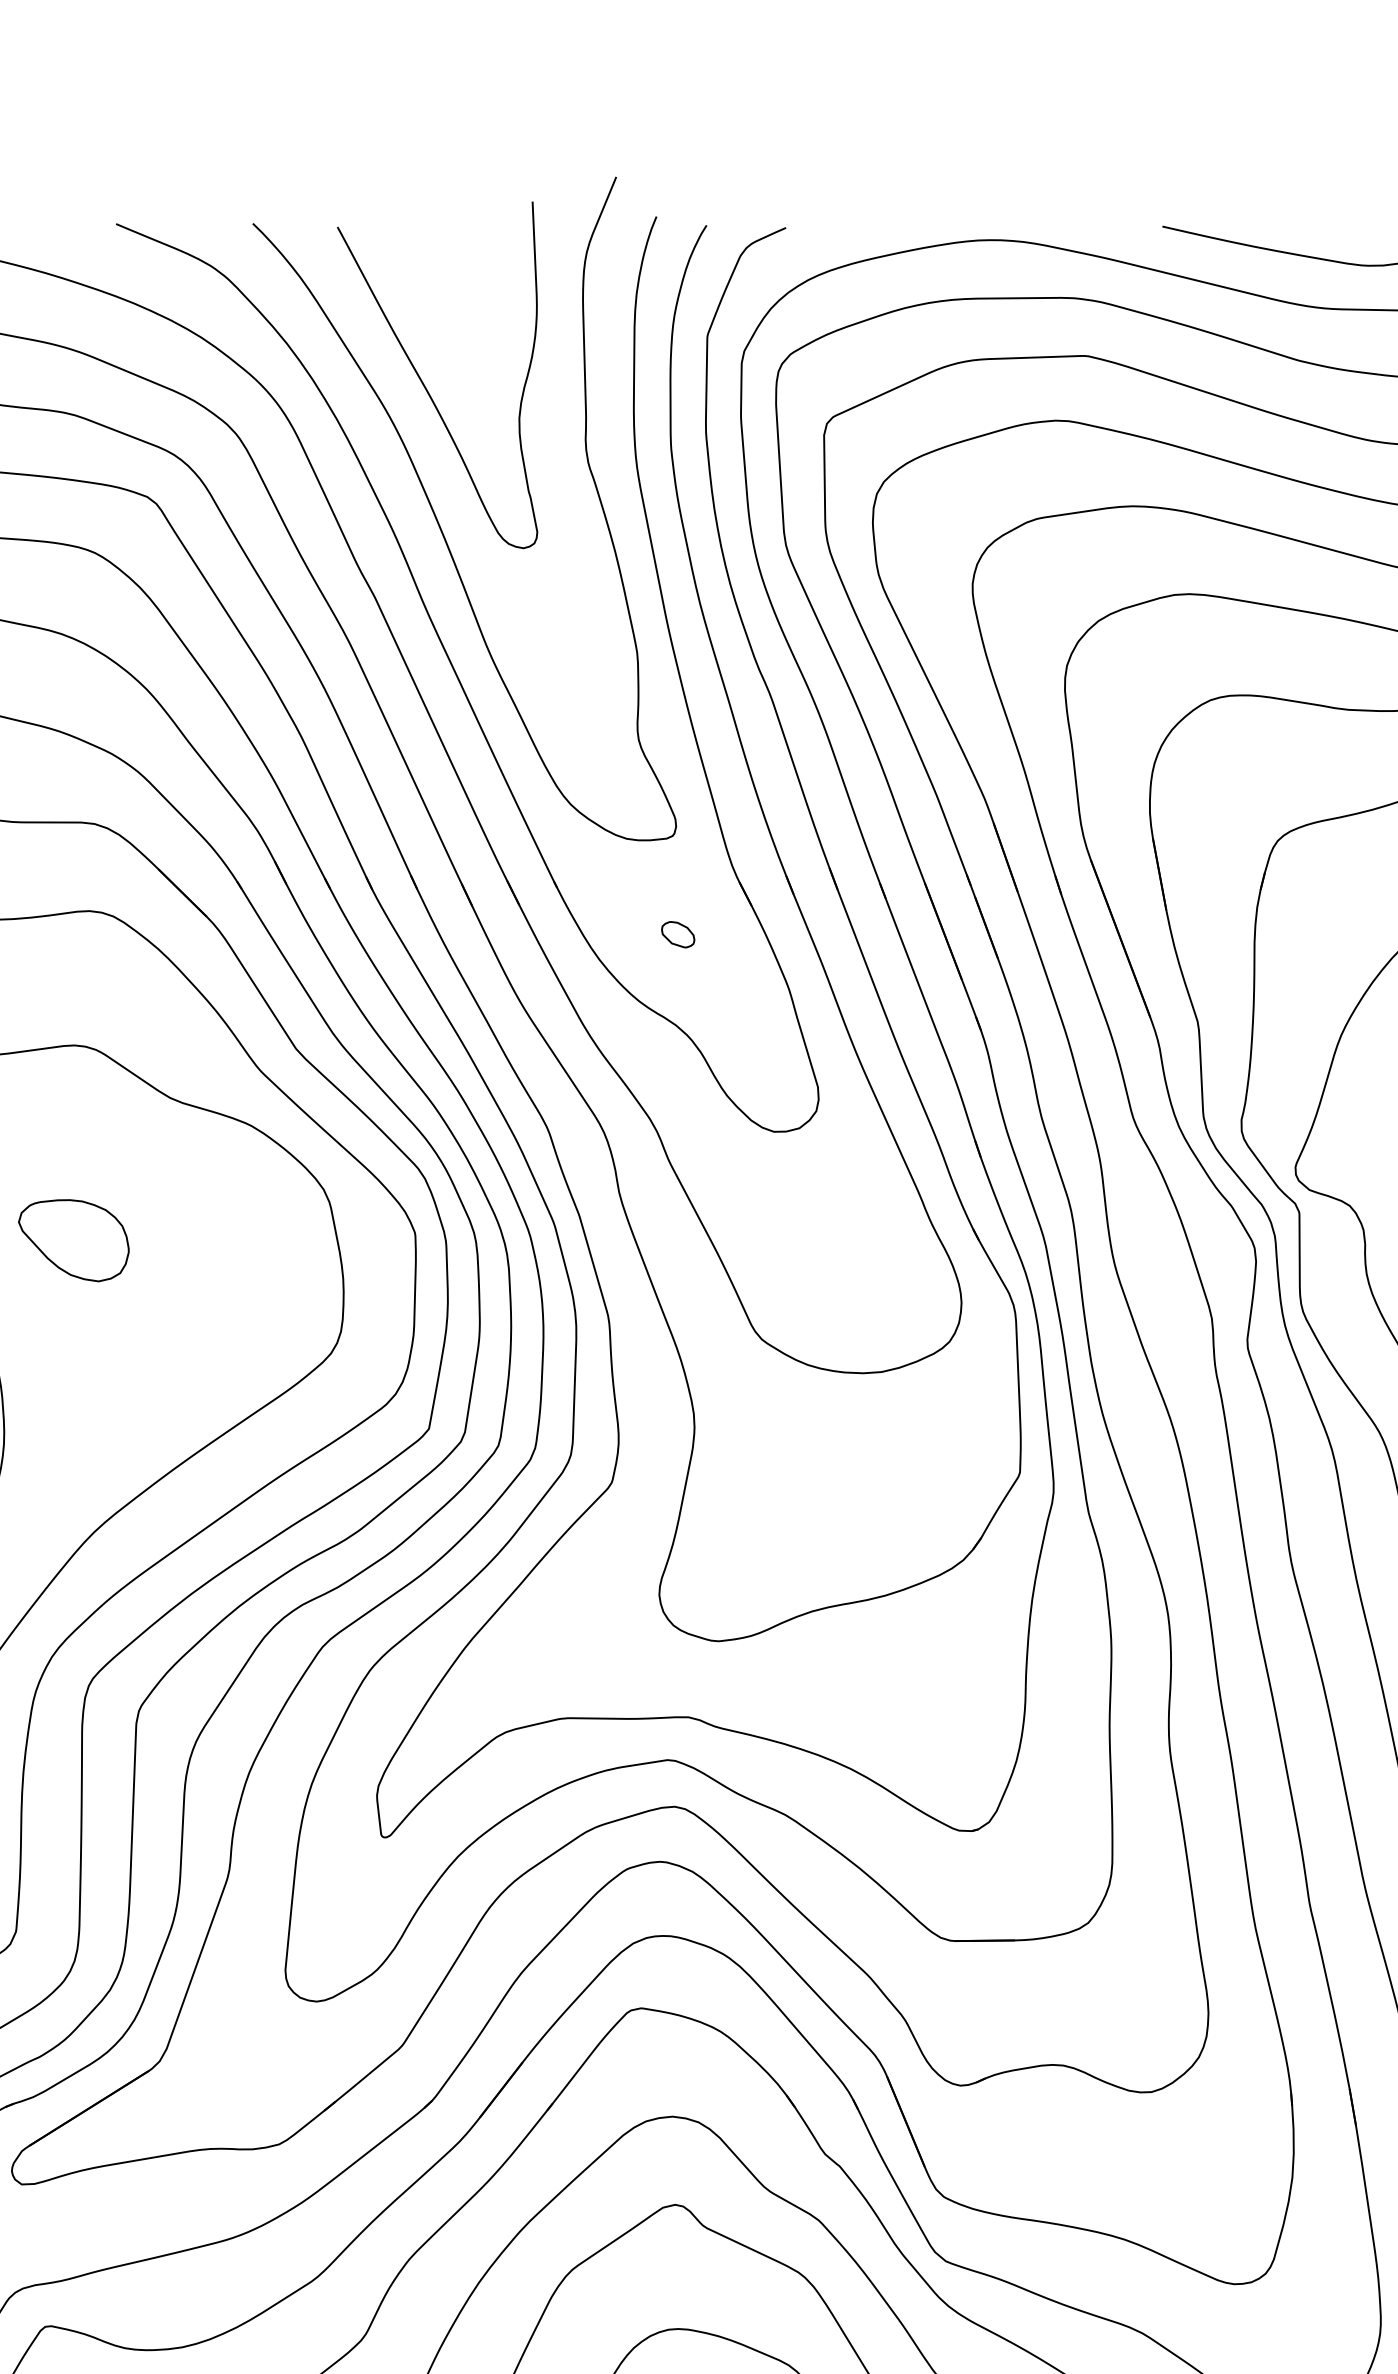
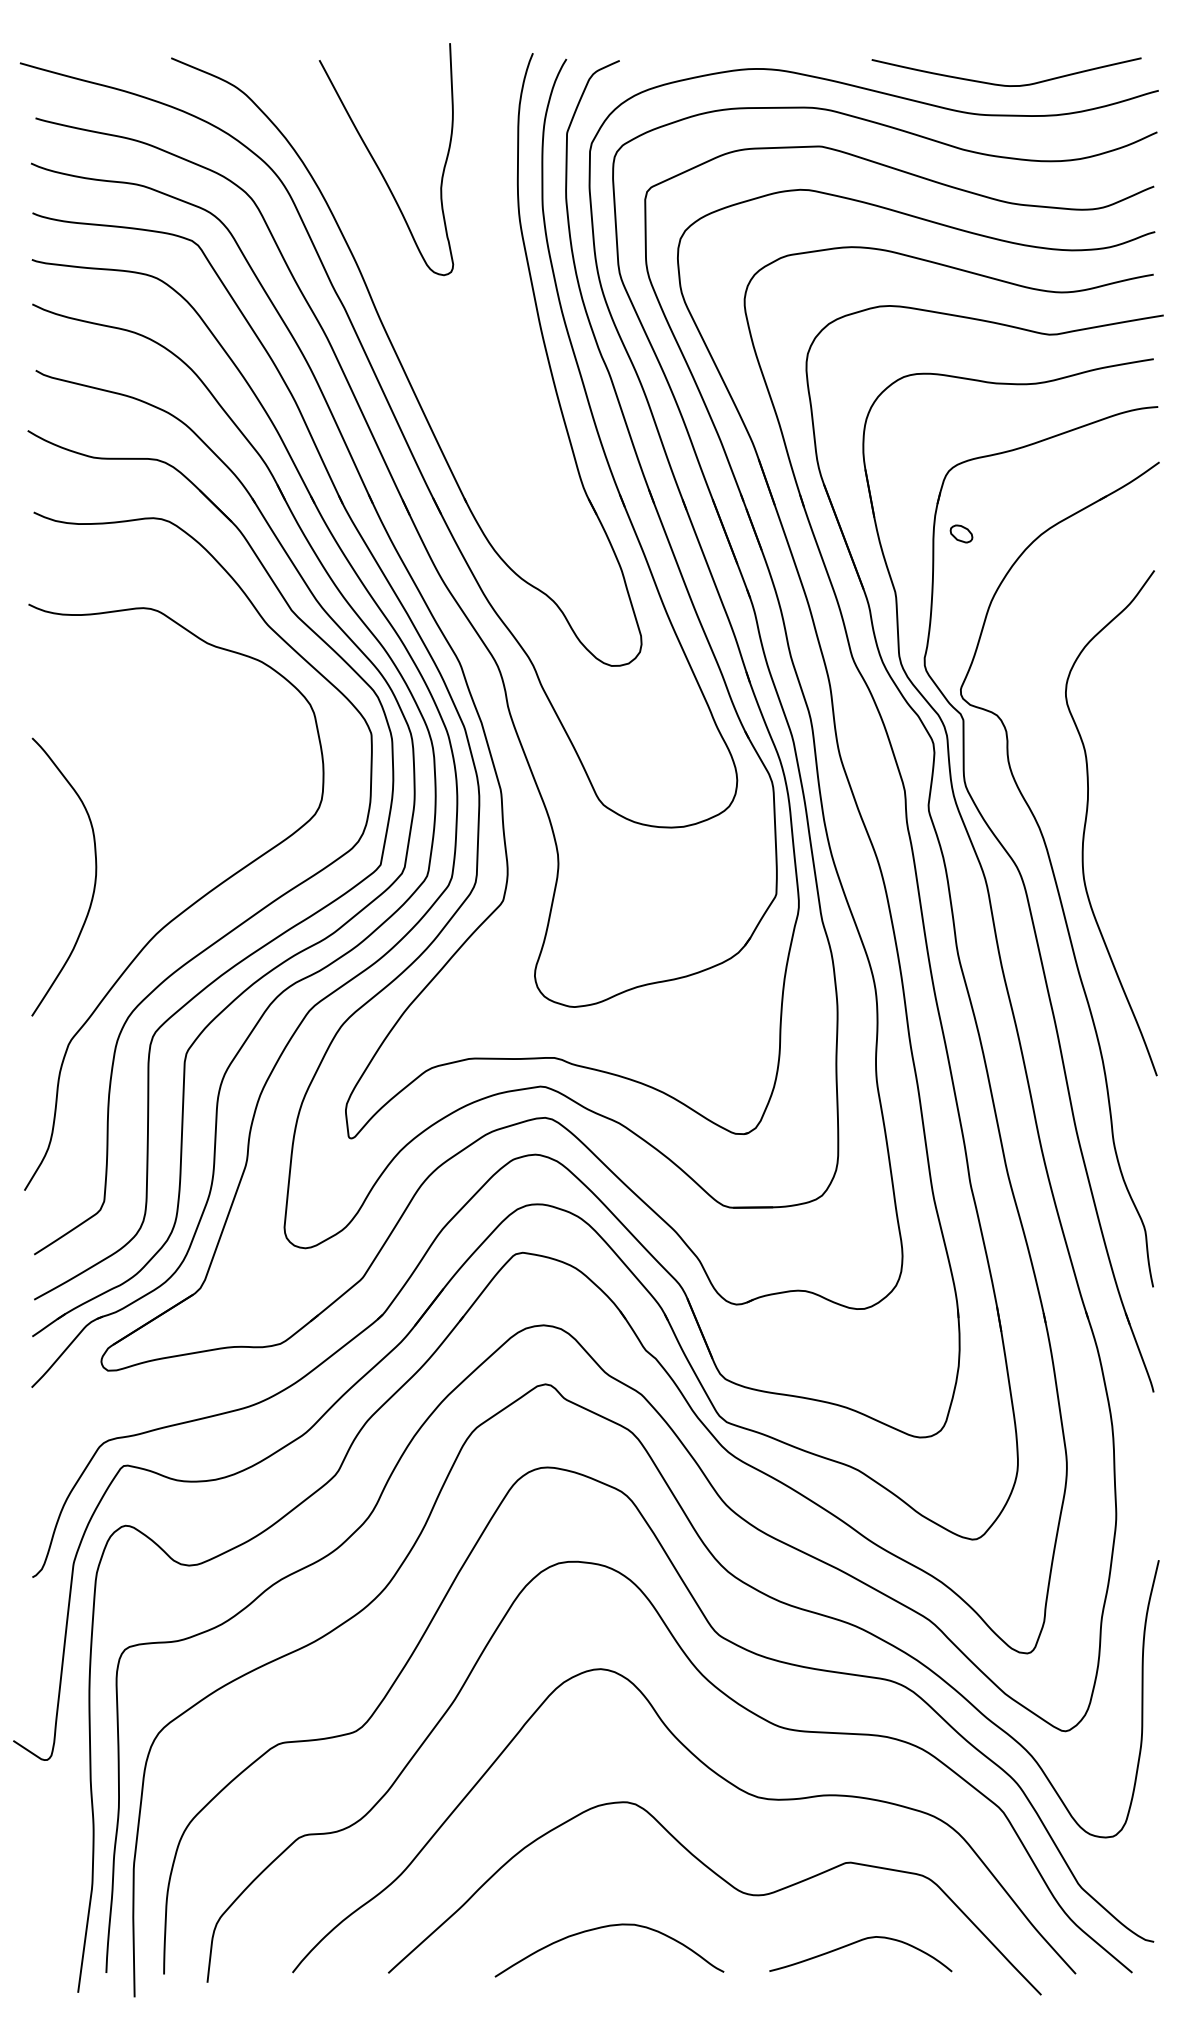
curve: (437, 517) -> (386, 254), removed
part: (678, 933) -> (961, 533), moved
part: (73, 1240) -> (142, 738), removed

